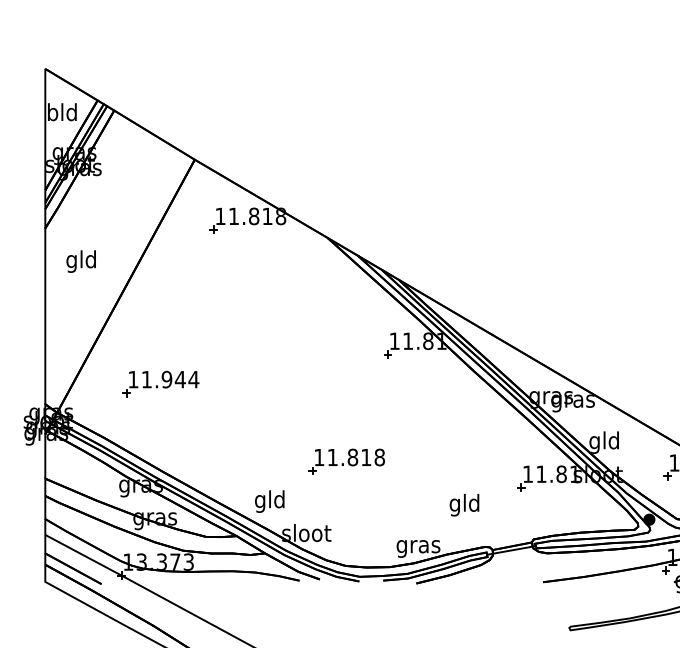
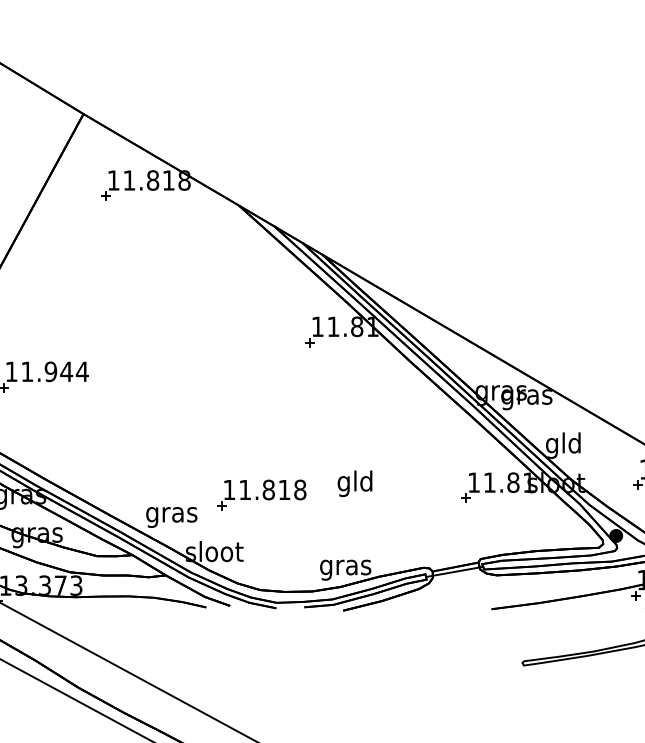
part: (346, 461) -> (261, 494), moved
text: (269, 501) -> (171, 514), gld -> gras
text: (464, 504) -> (355, 482), moved

